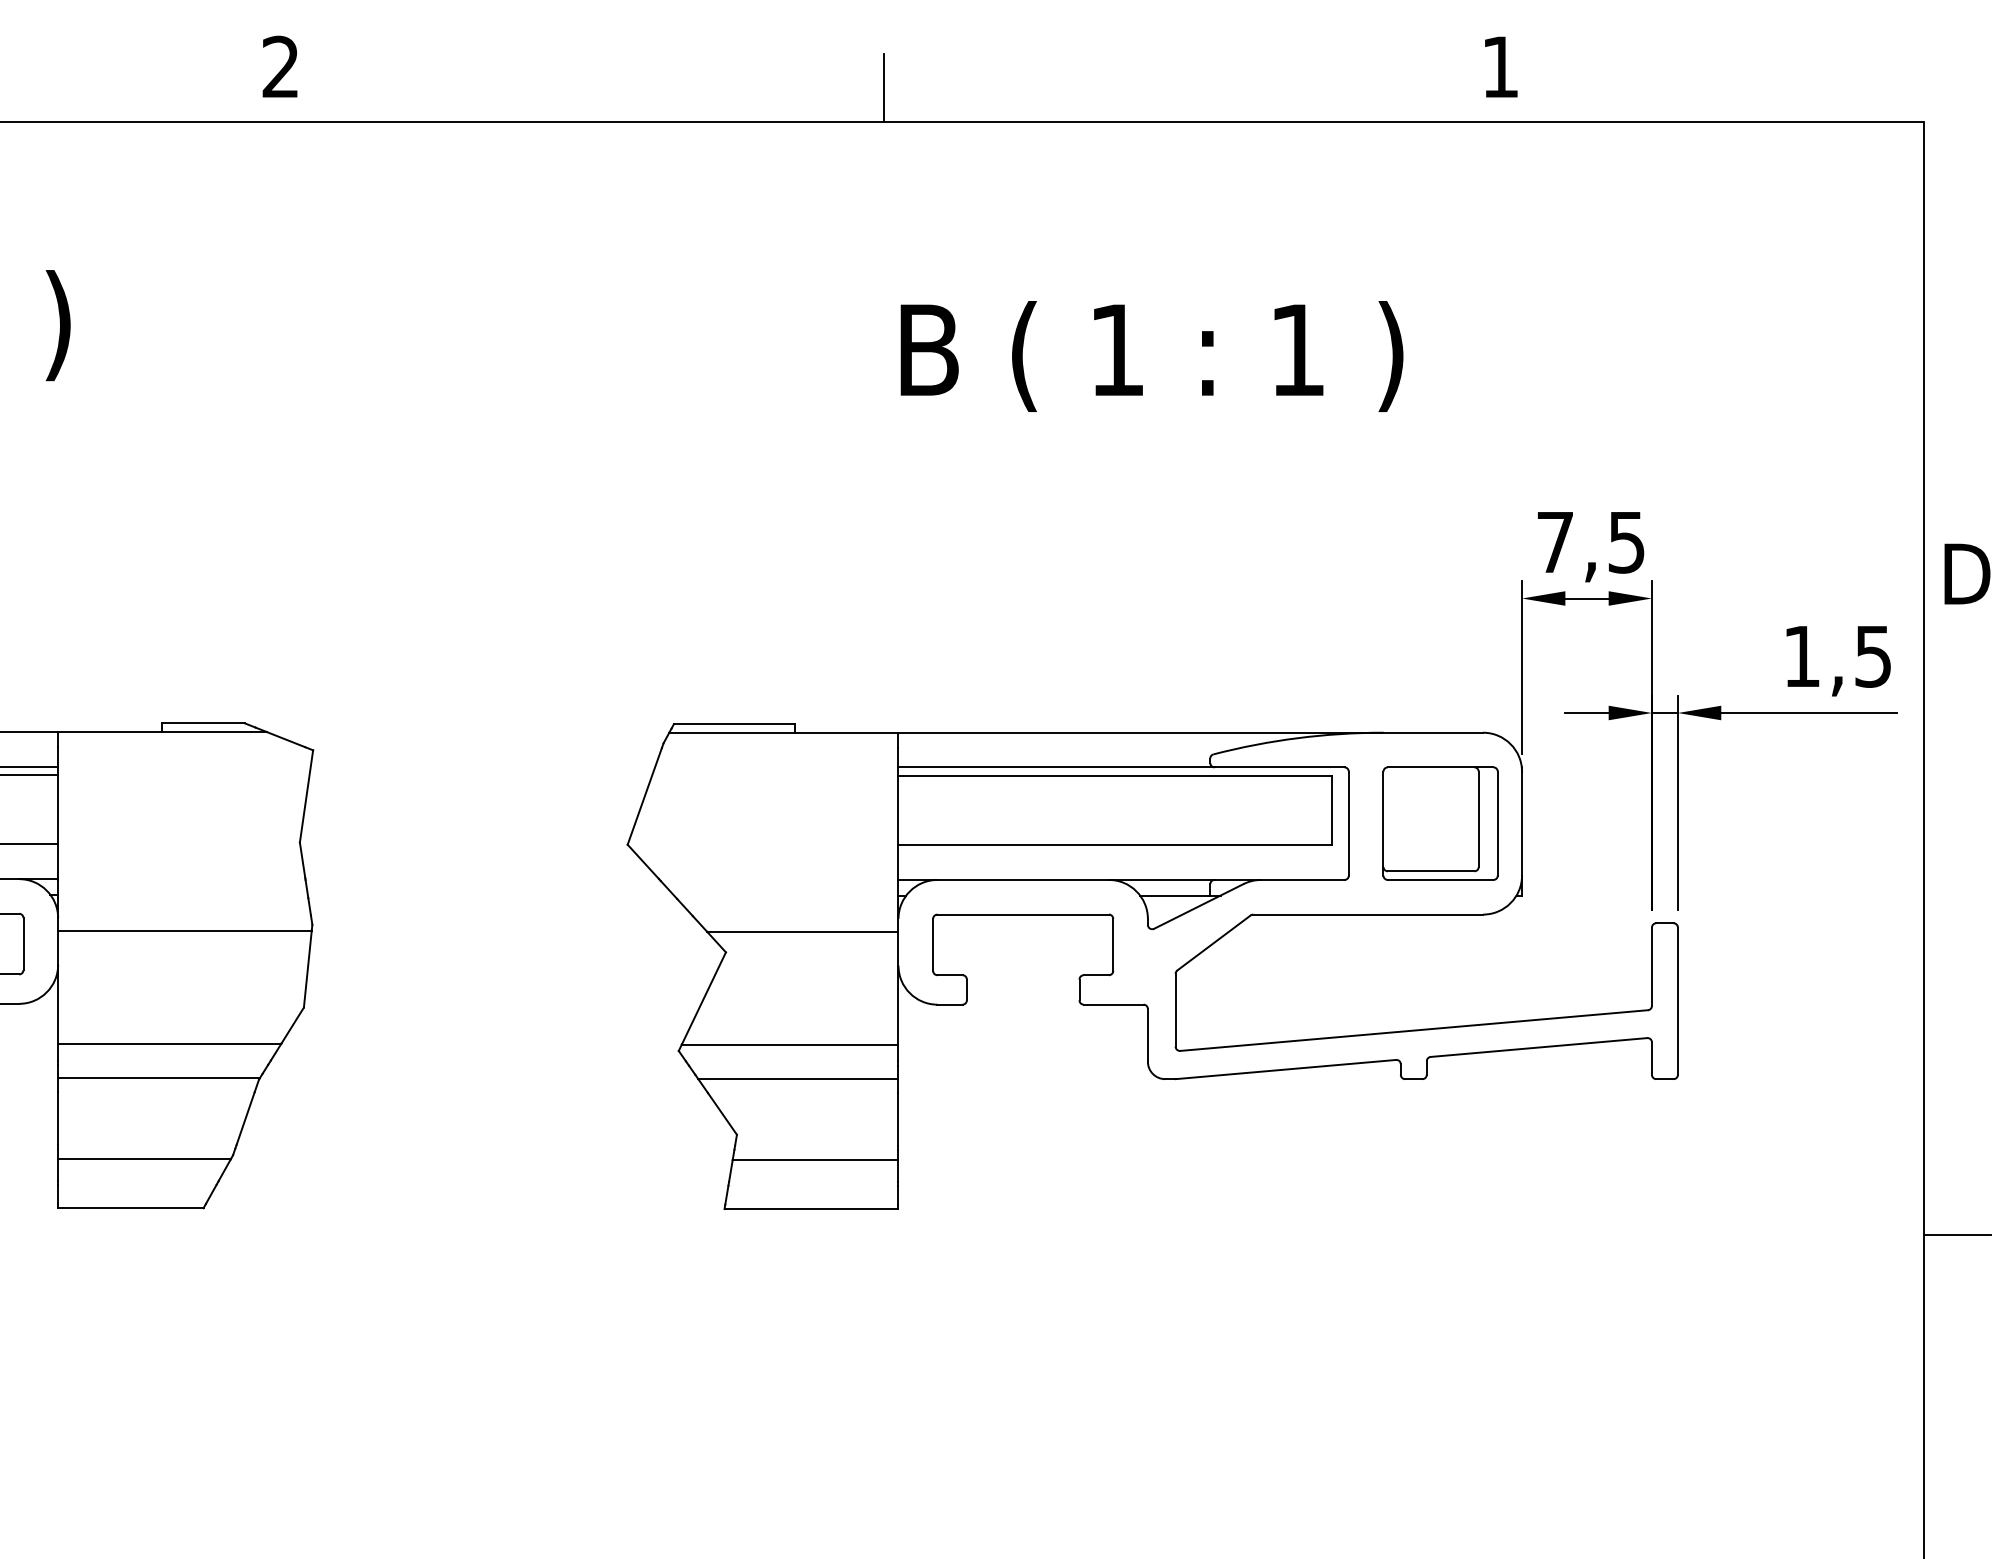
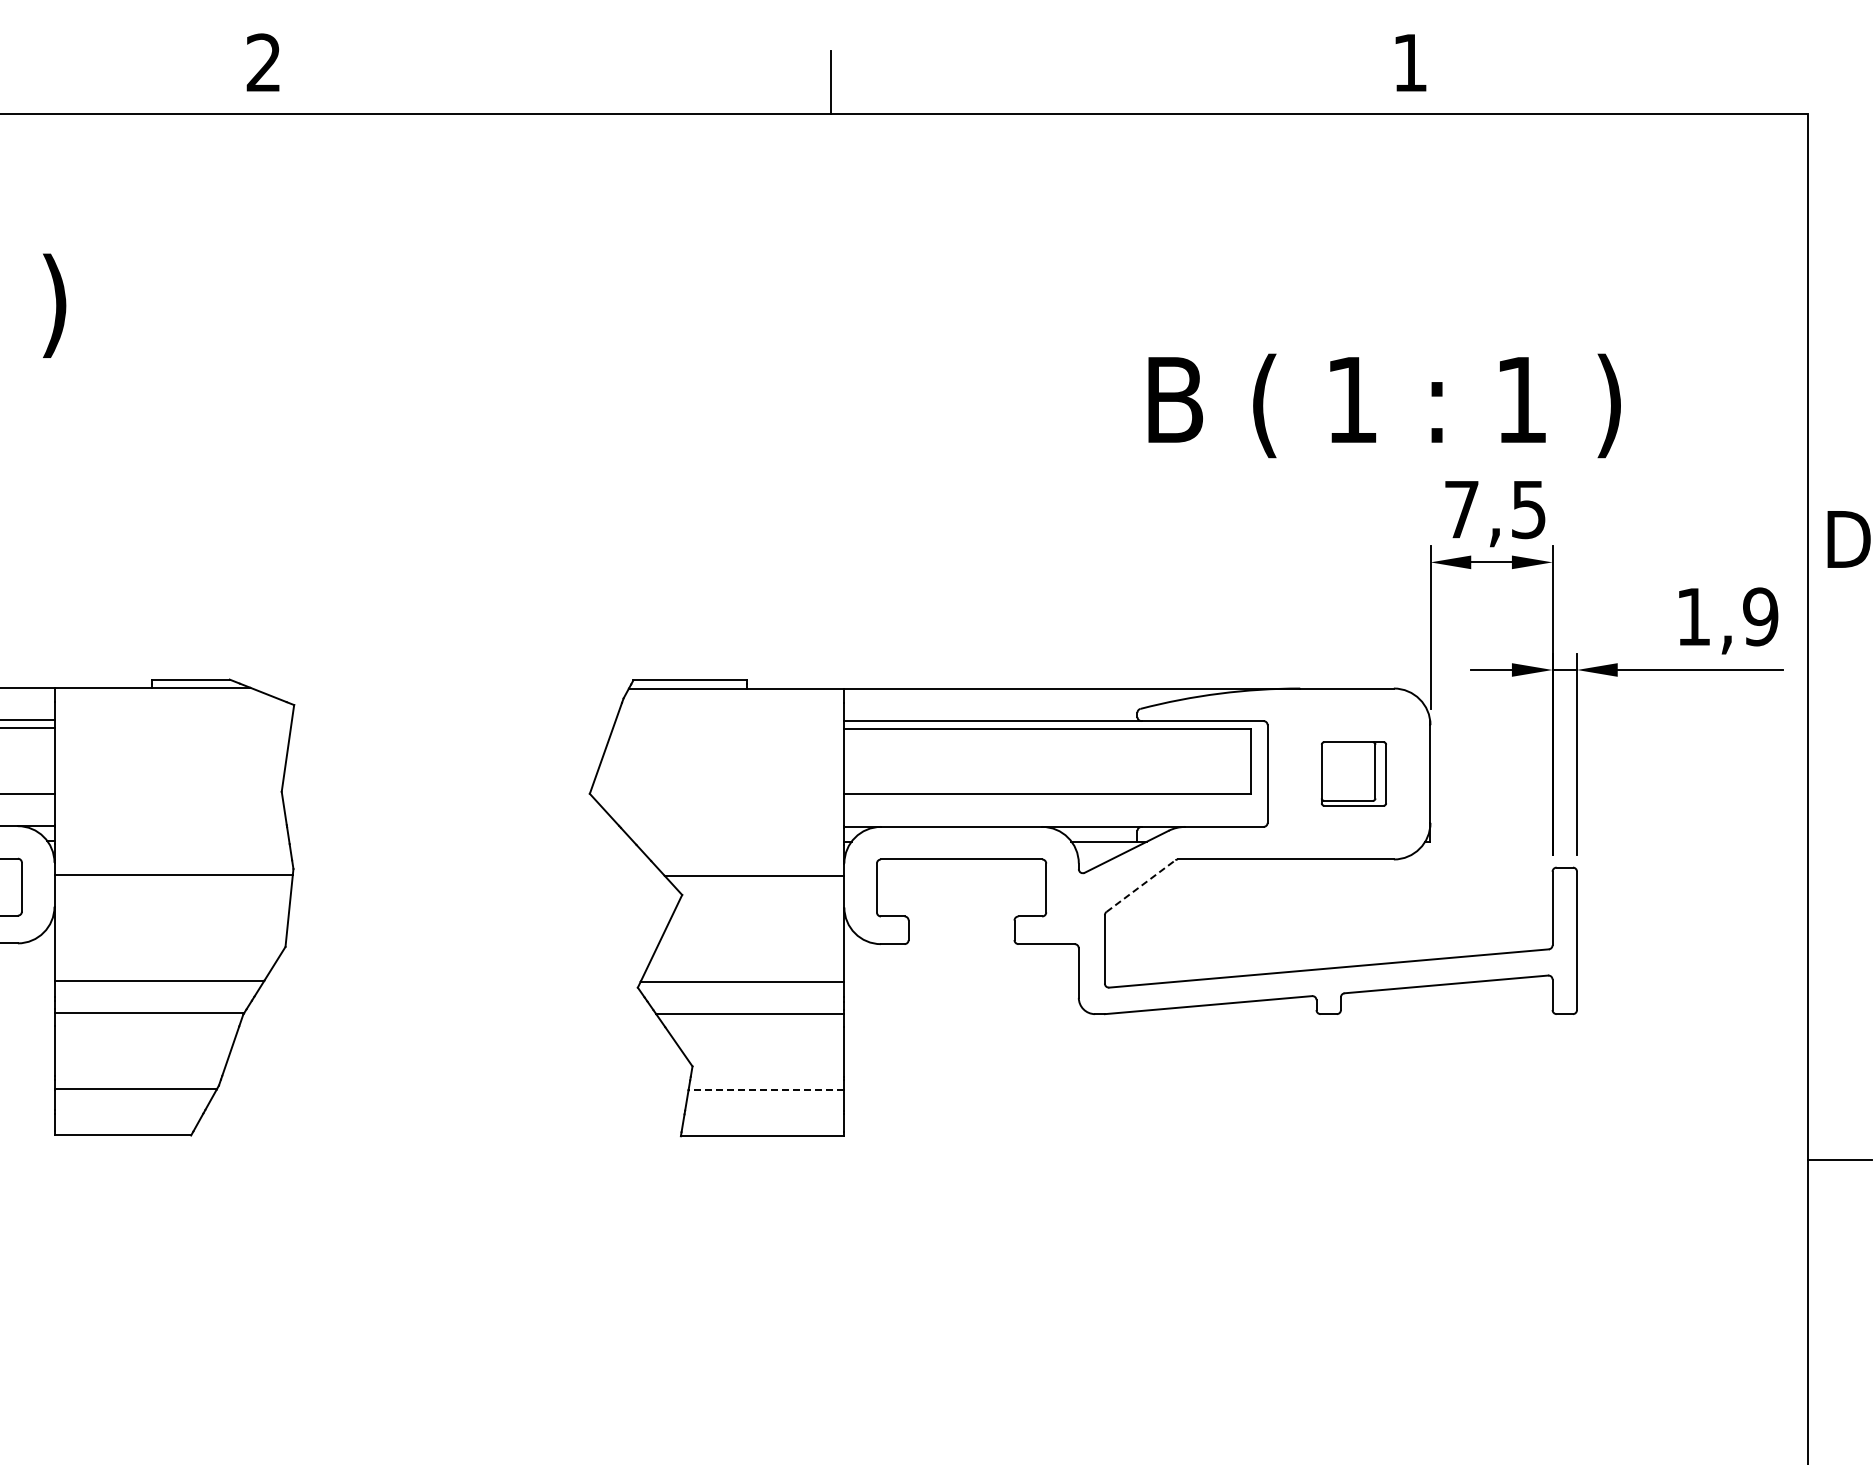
text: (1151, 356) -> (1384, 405), moved
text: (1873, 656) -> (1760, 616), 1,5 -> 1,9
part: (1440, 823) -> (1353, 773), size x0.6
line: (1214, 942) -> (1141, 885), solid -> dashed
line: (815, 1159) -> (766, 1089), solid -> dashed

